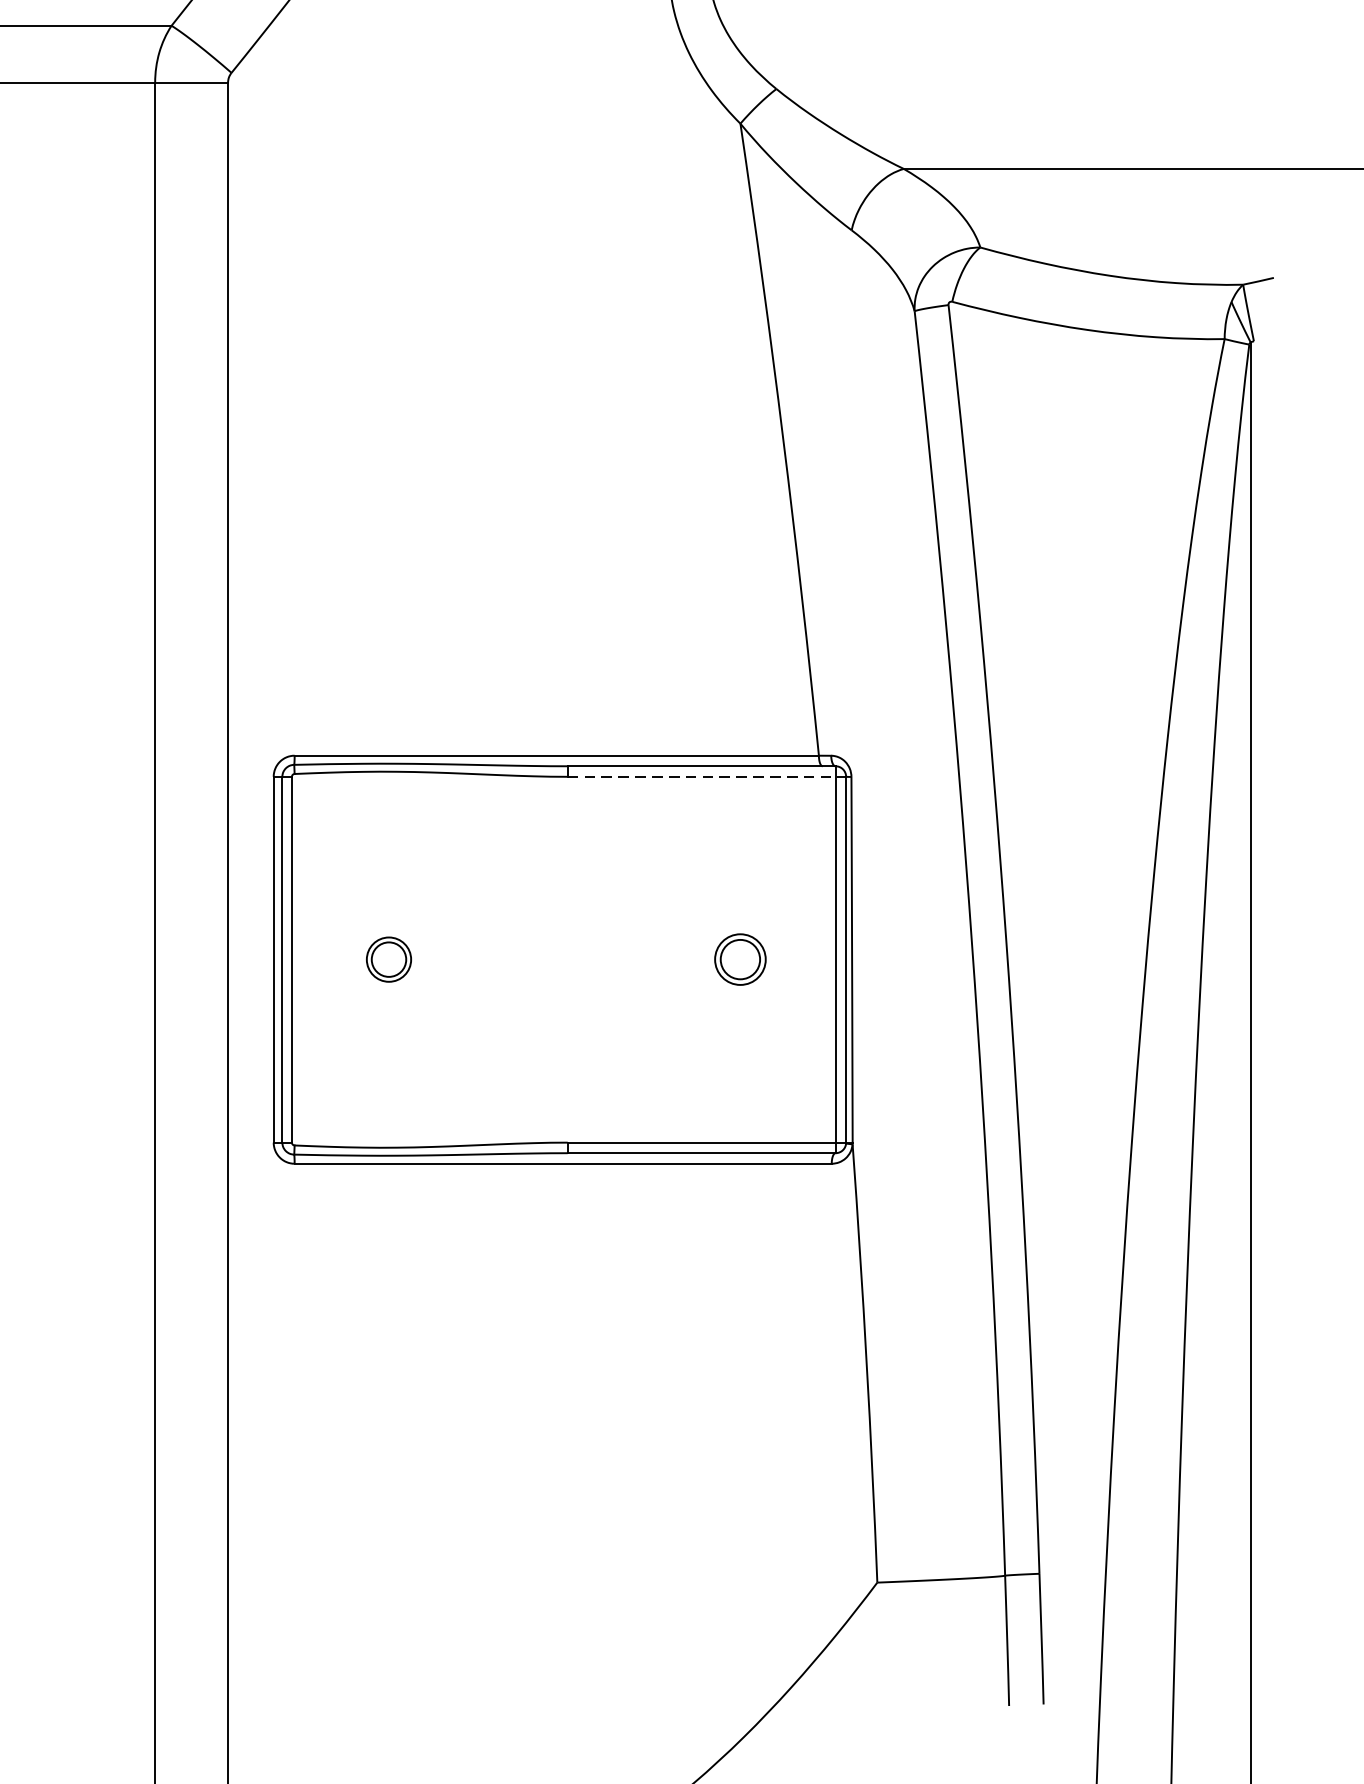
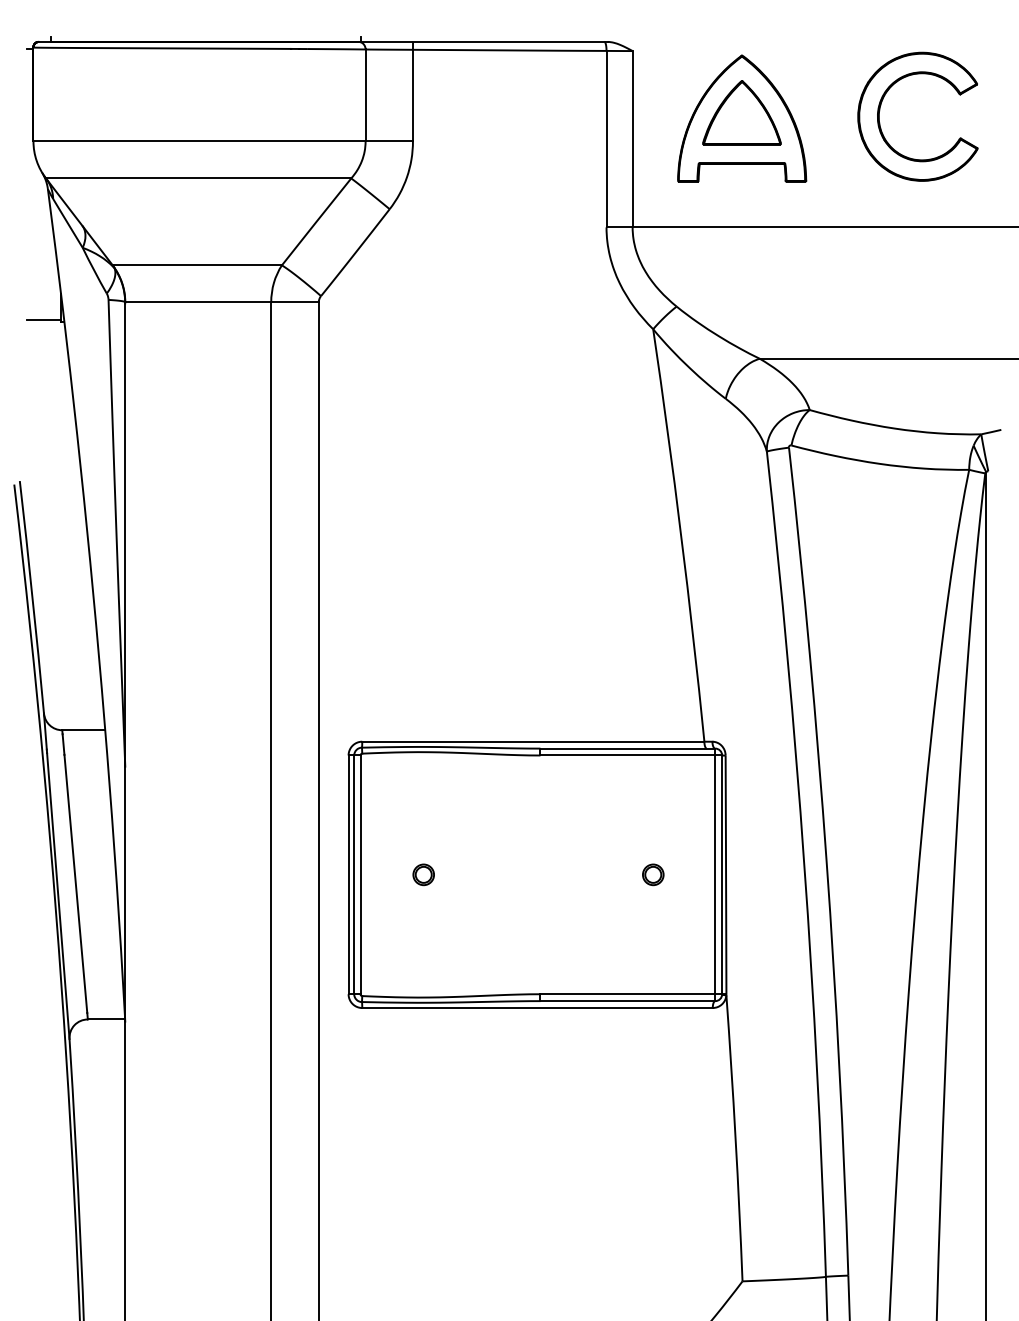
line: (707, 776) -> (631, 755), dashed -> solid
part: (388, 959) -> (423, 874), size x0.71
part: (740, 959) -> (653, 874), size x0.62

